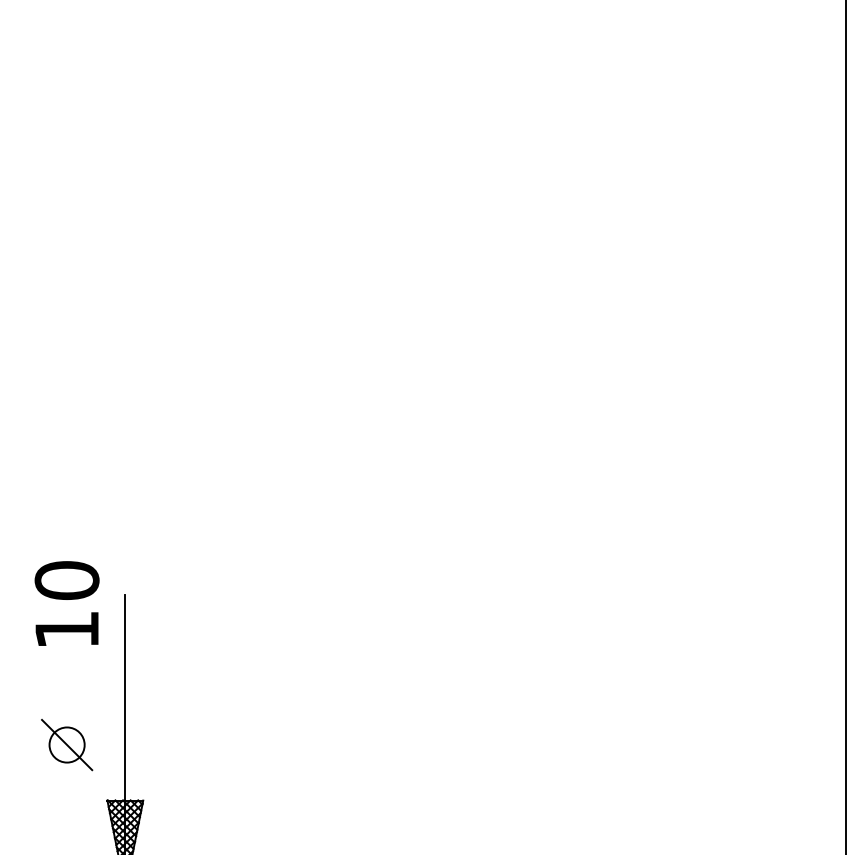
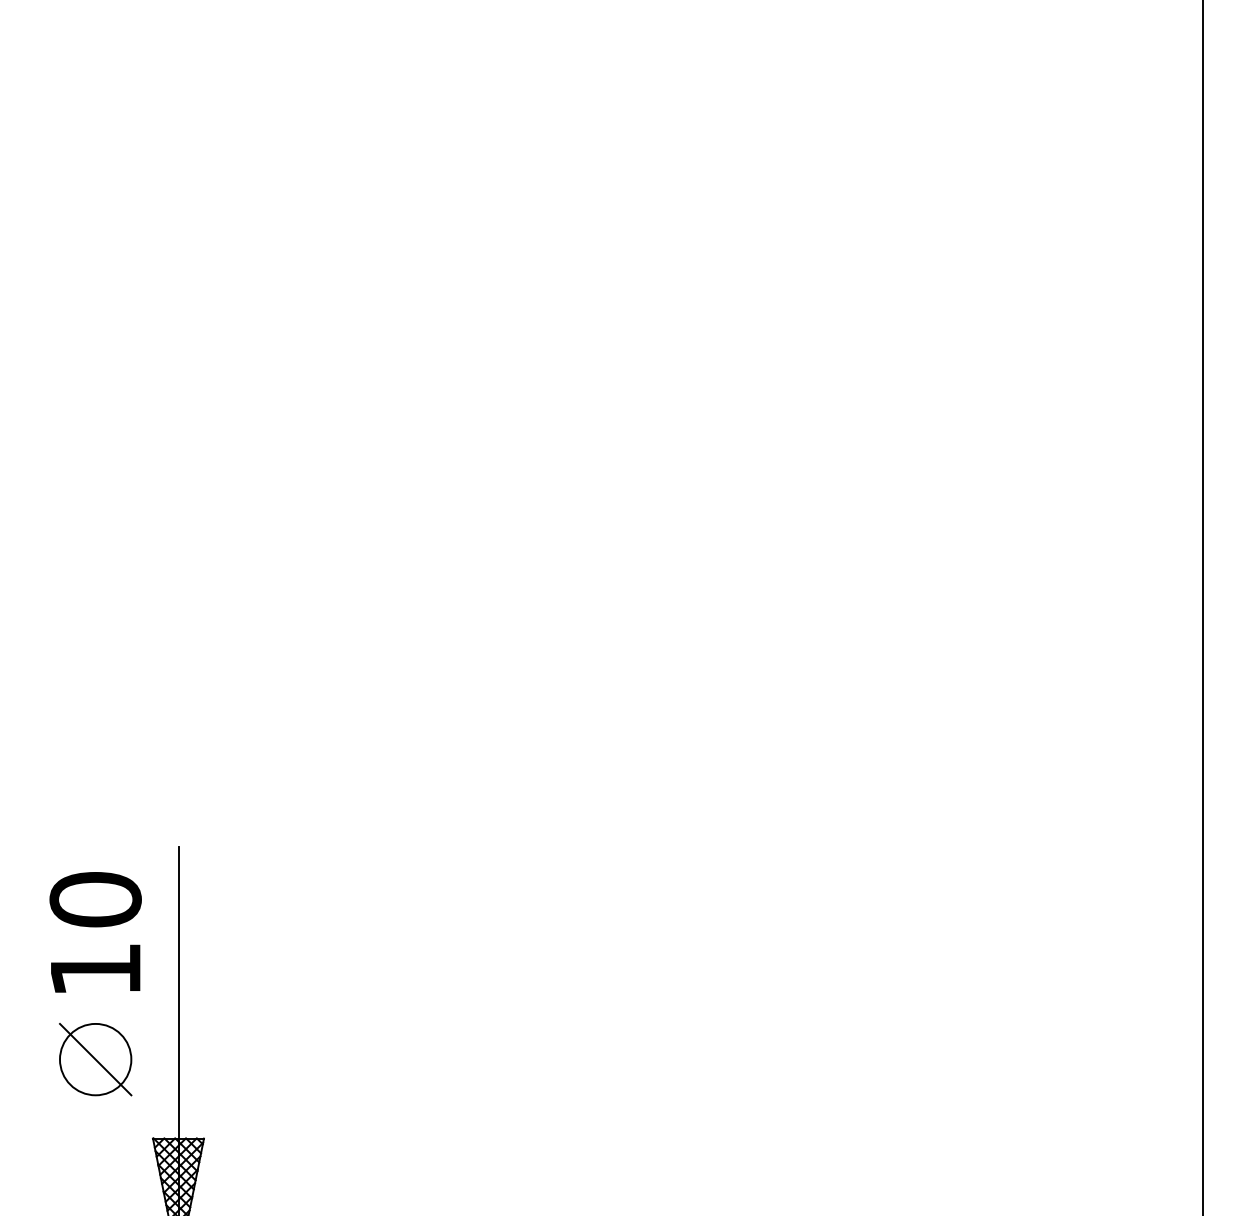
text: (66, 603) -> (94, 932), moved
circle: (67, 744) -> (96, 1058), size x1.43

